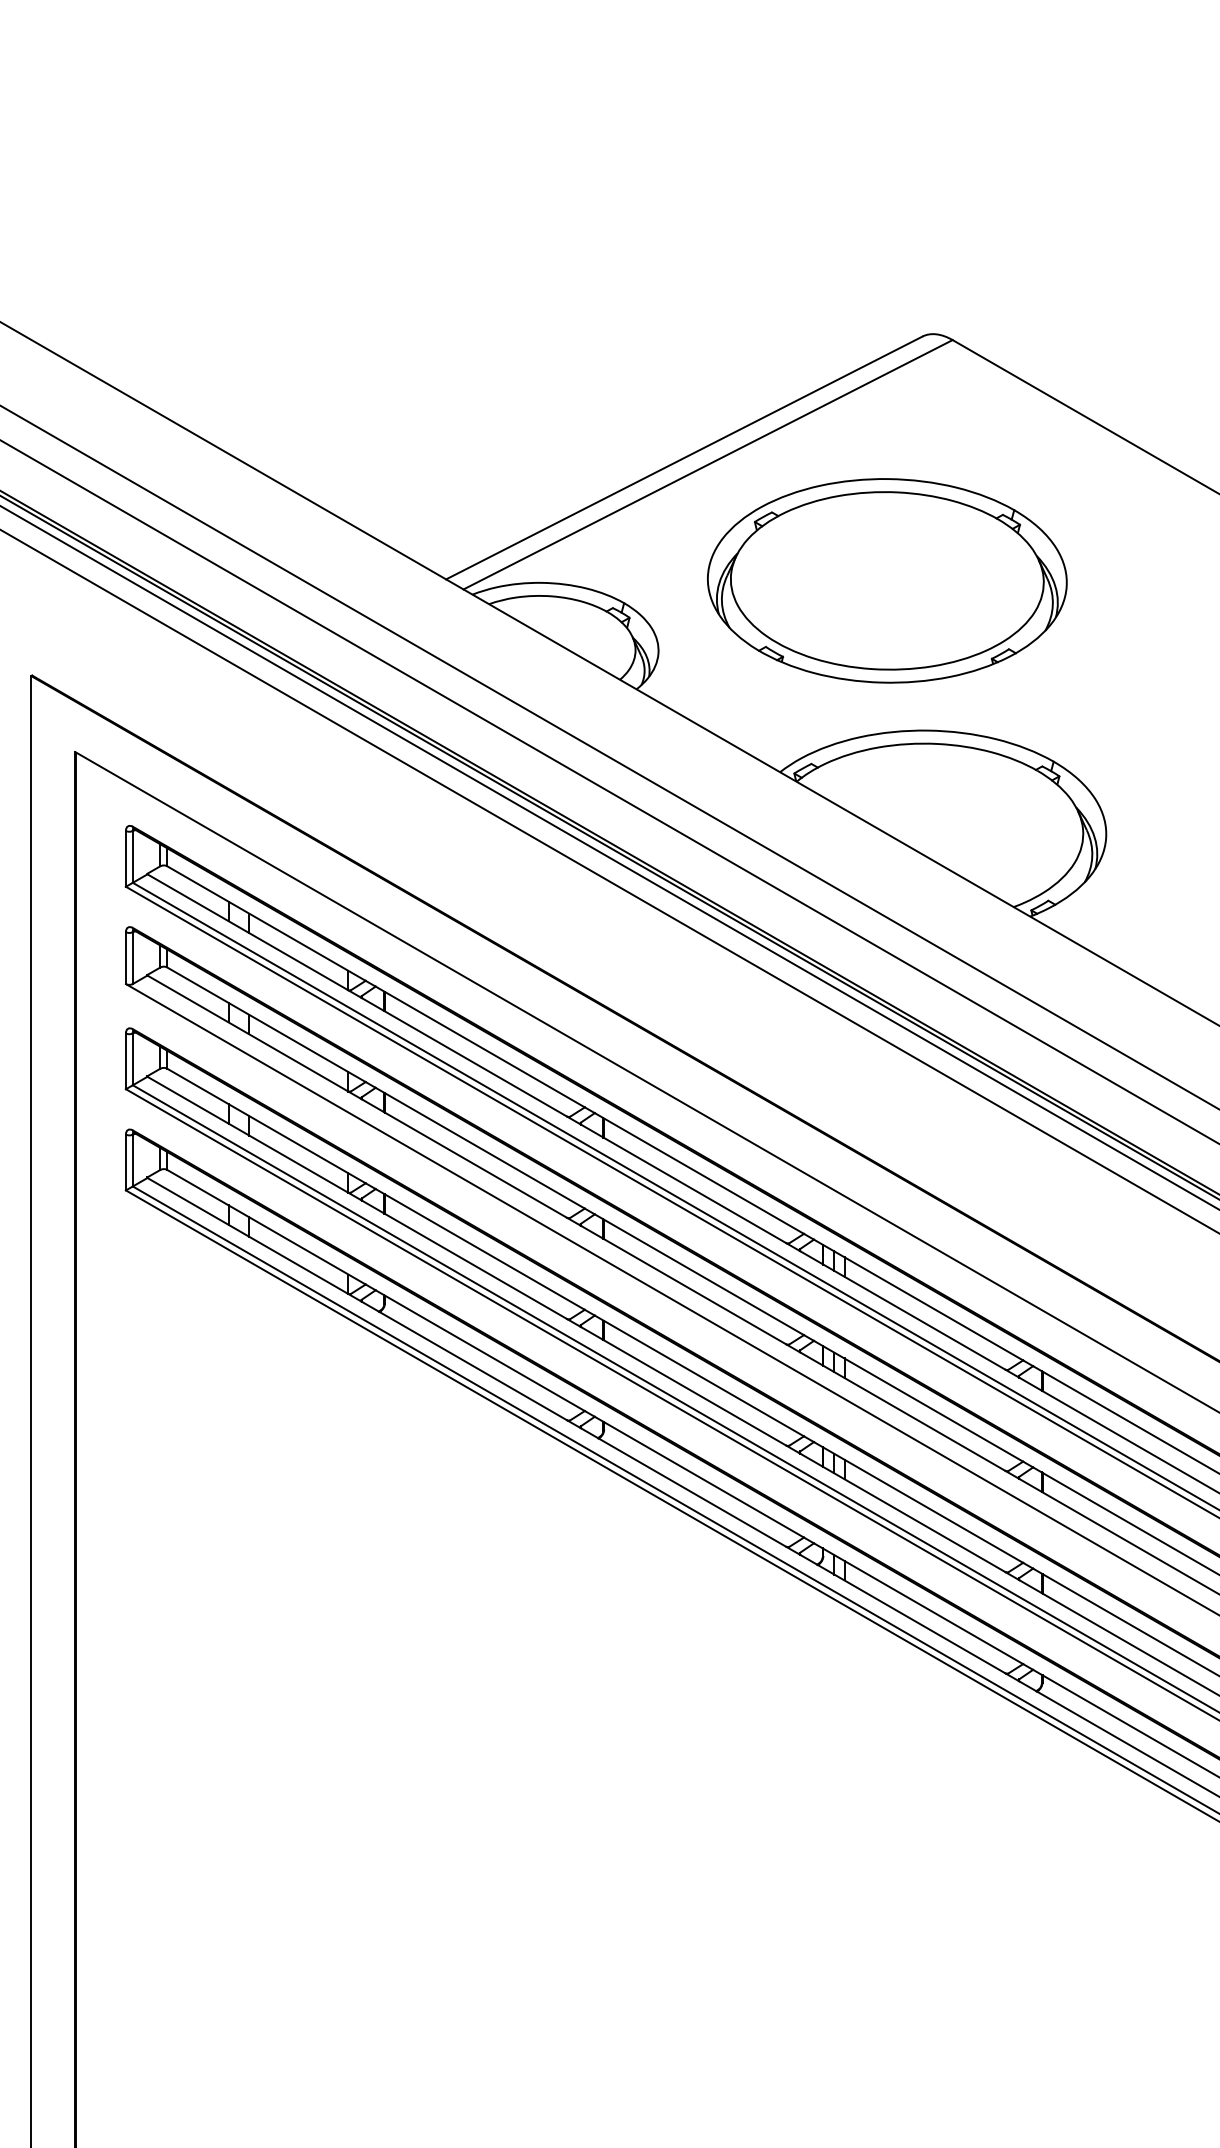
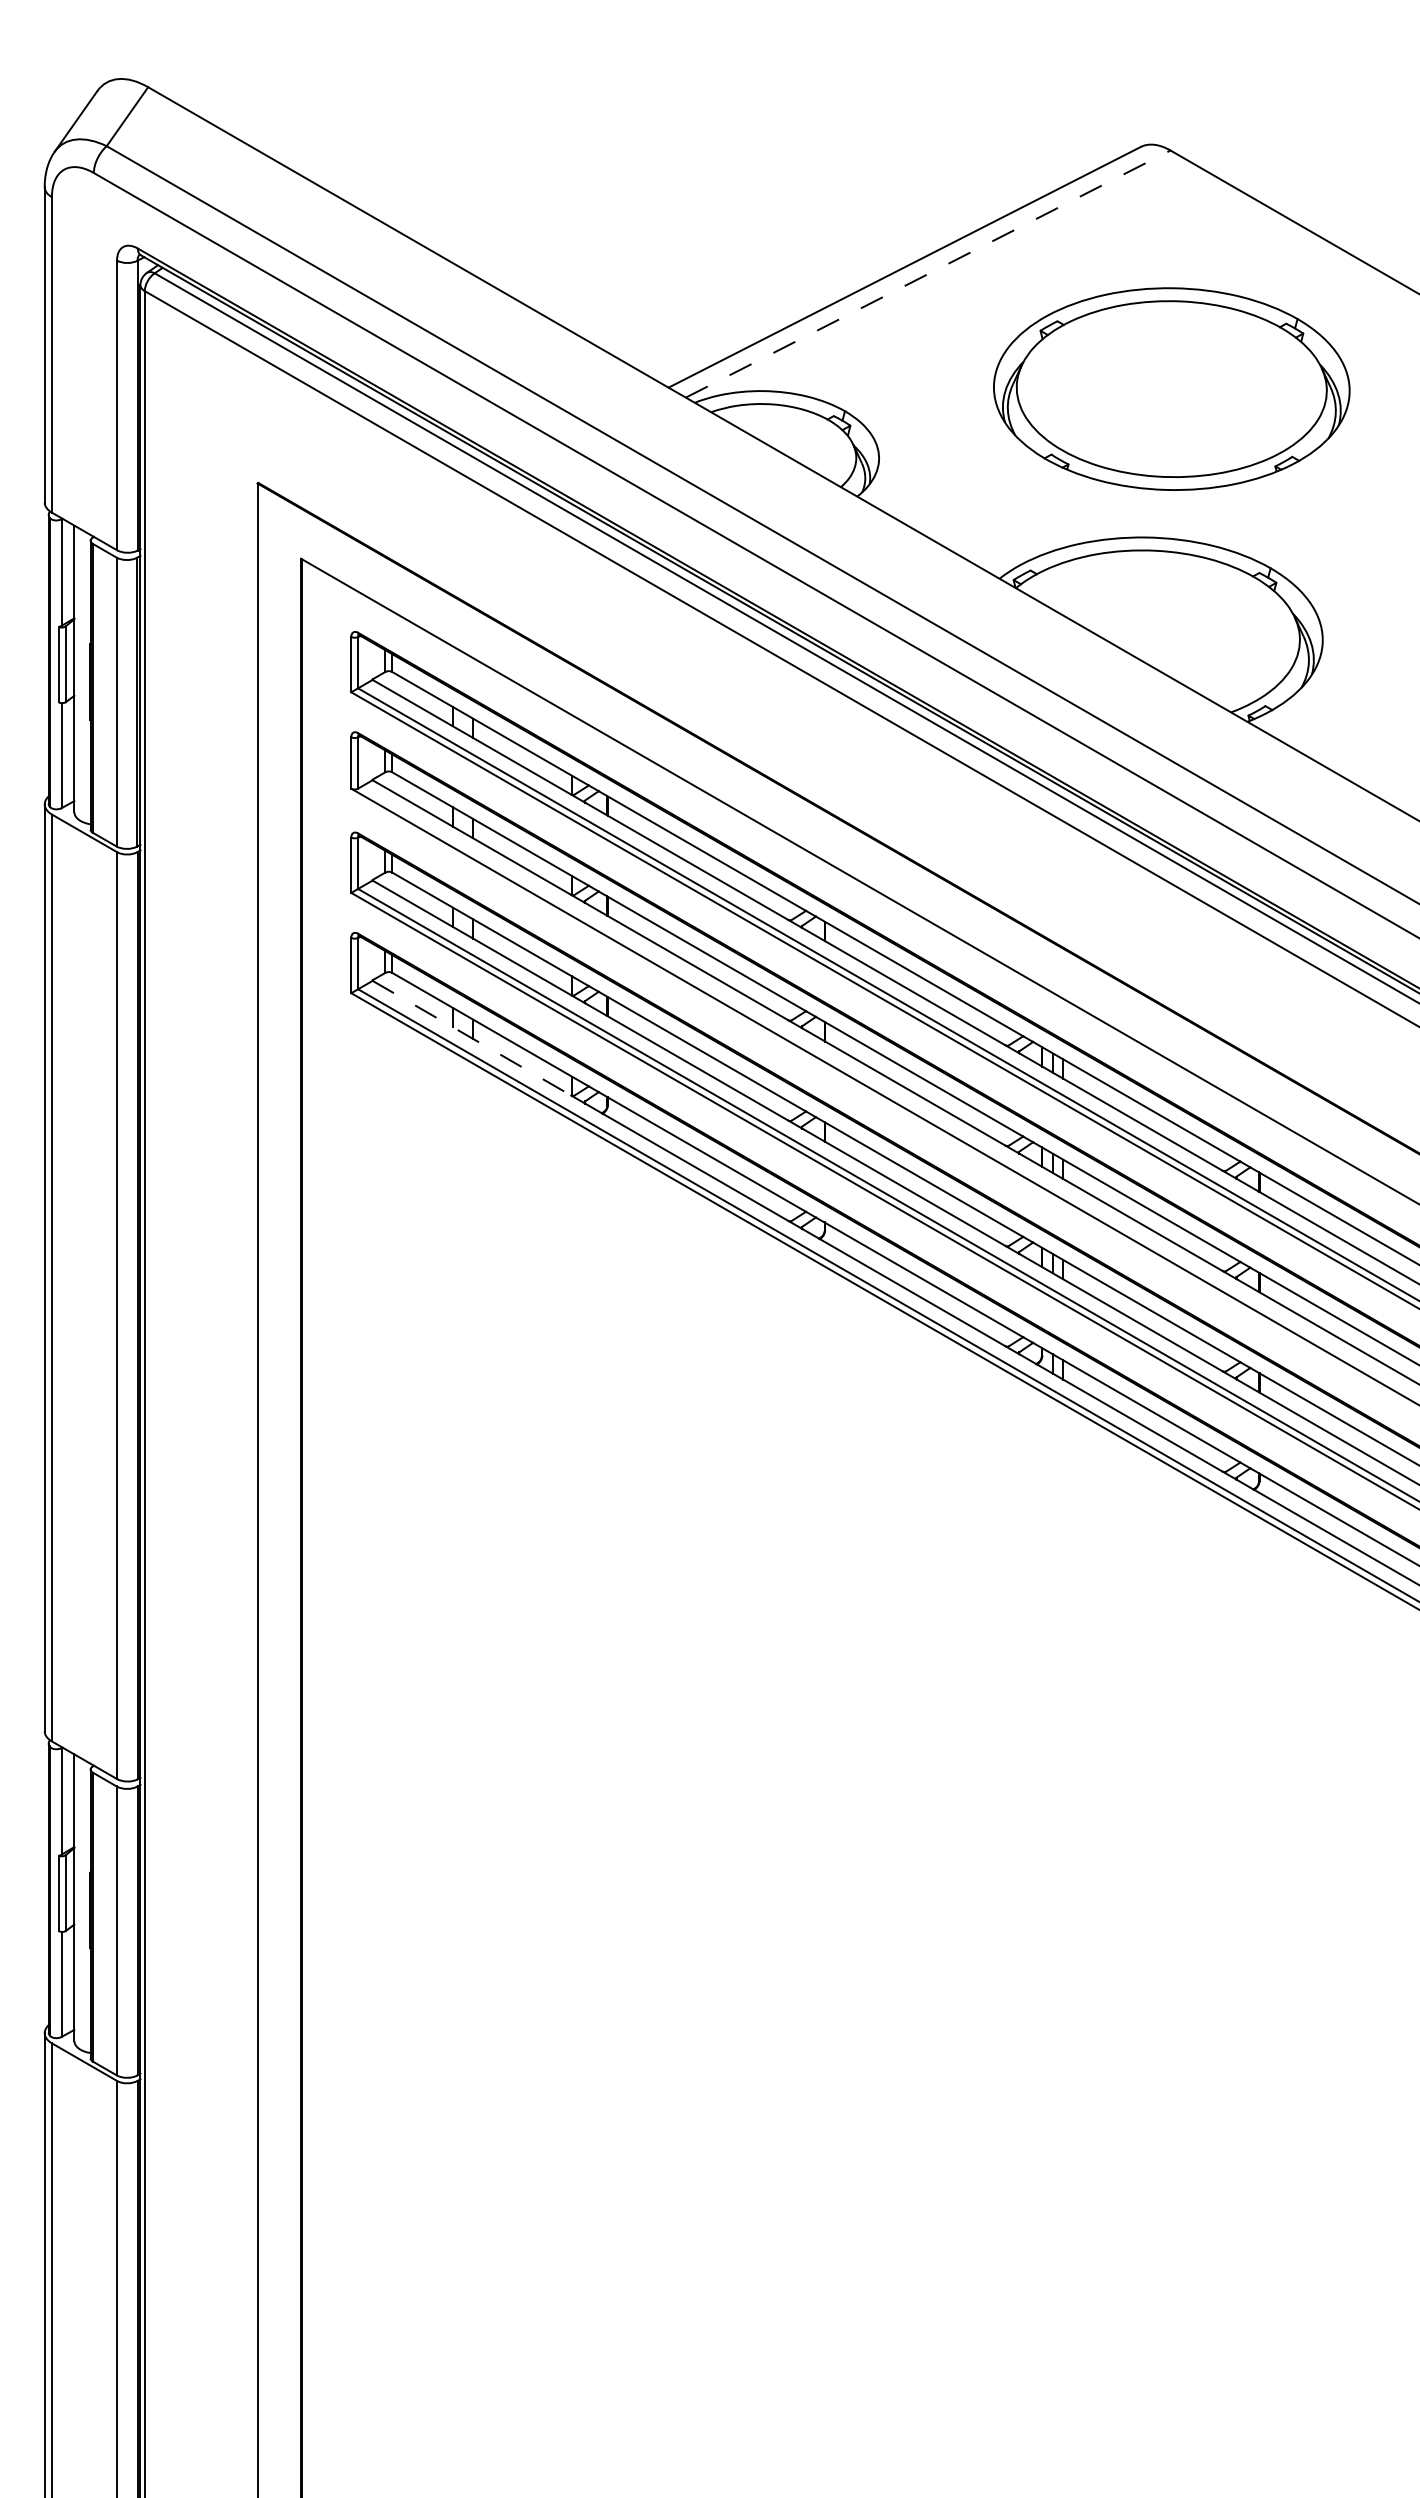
line: (708, 464) -> (928, 273), solid -> dashed
part: (887, 580) -> (1171, 388), moved
line: (247, 1236) -> (471, 1038), solid -> dashed

